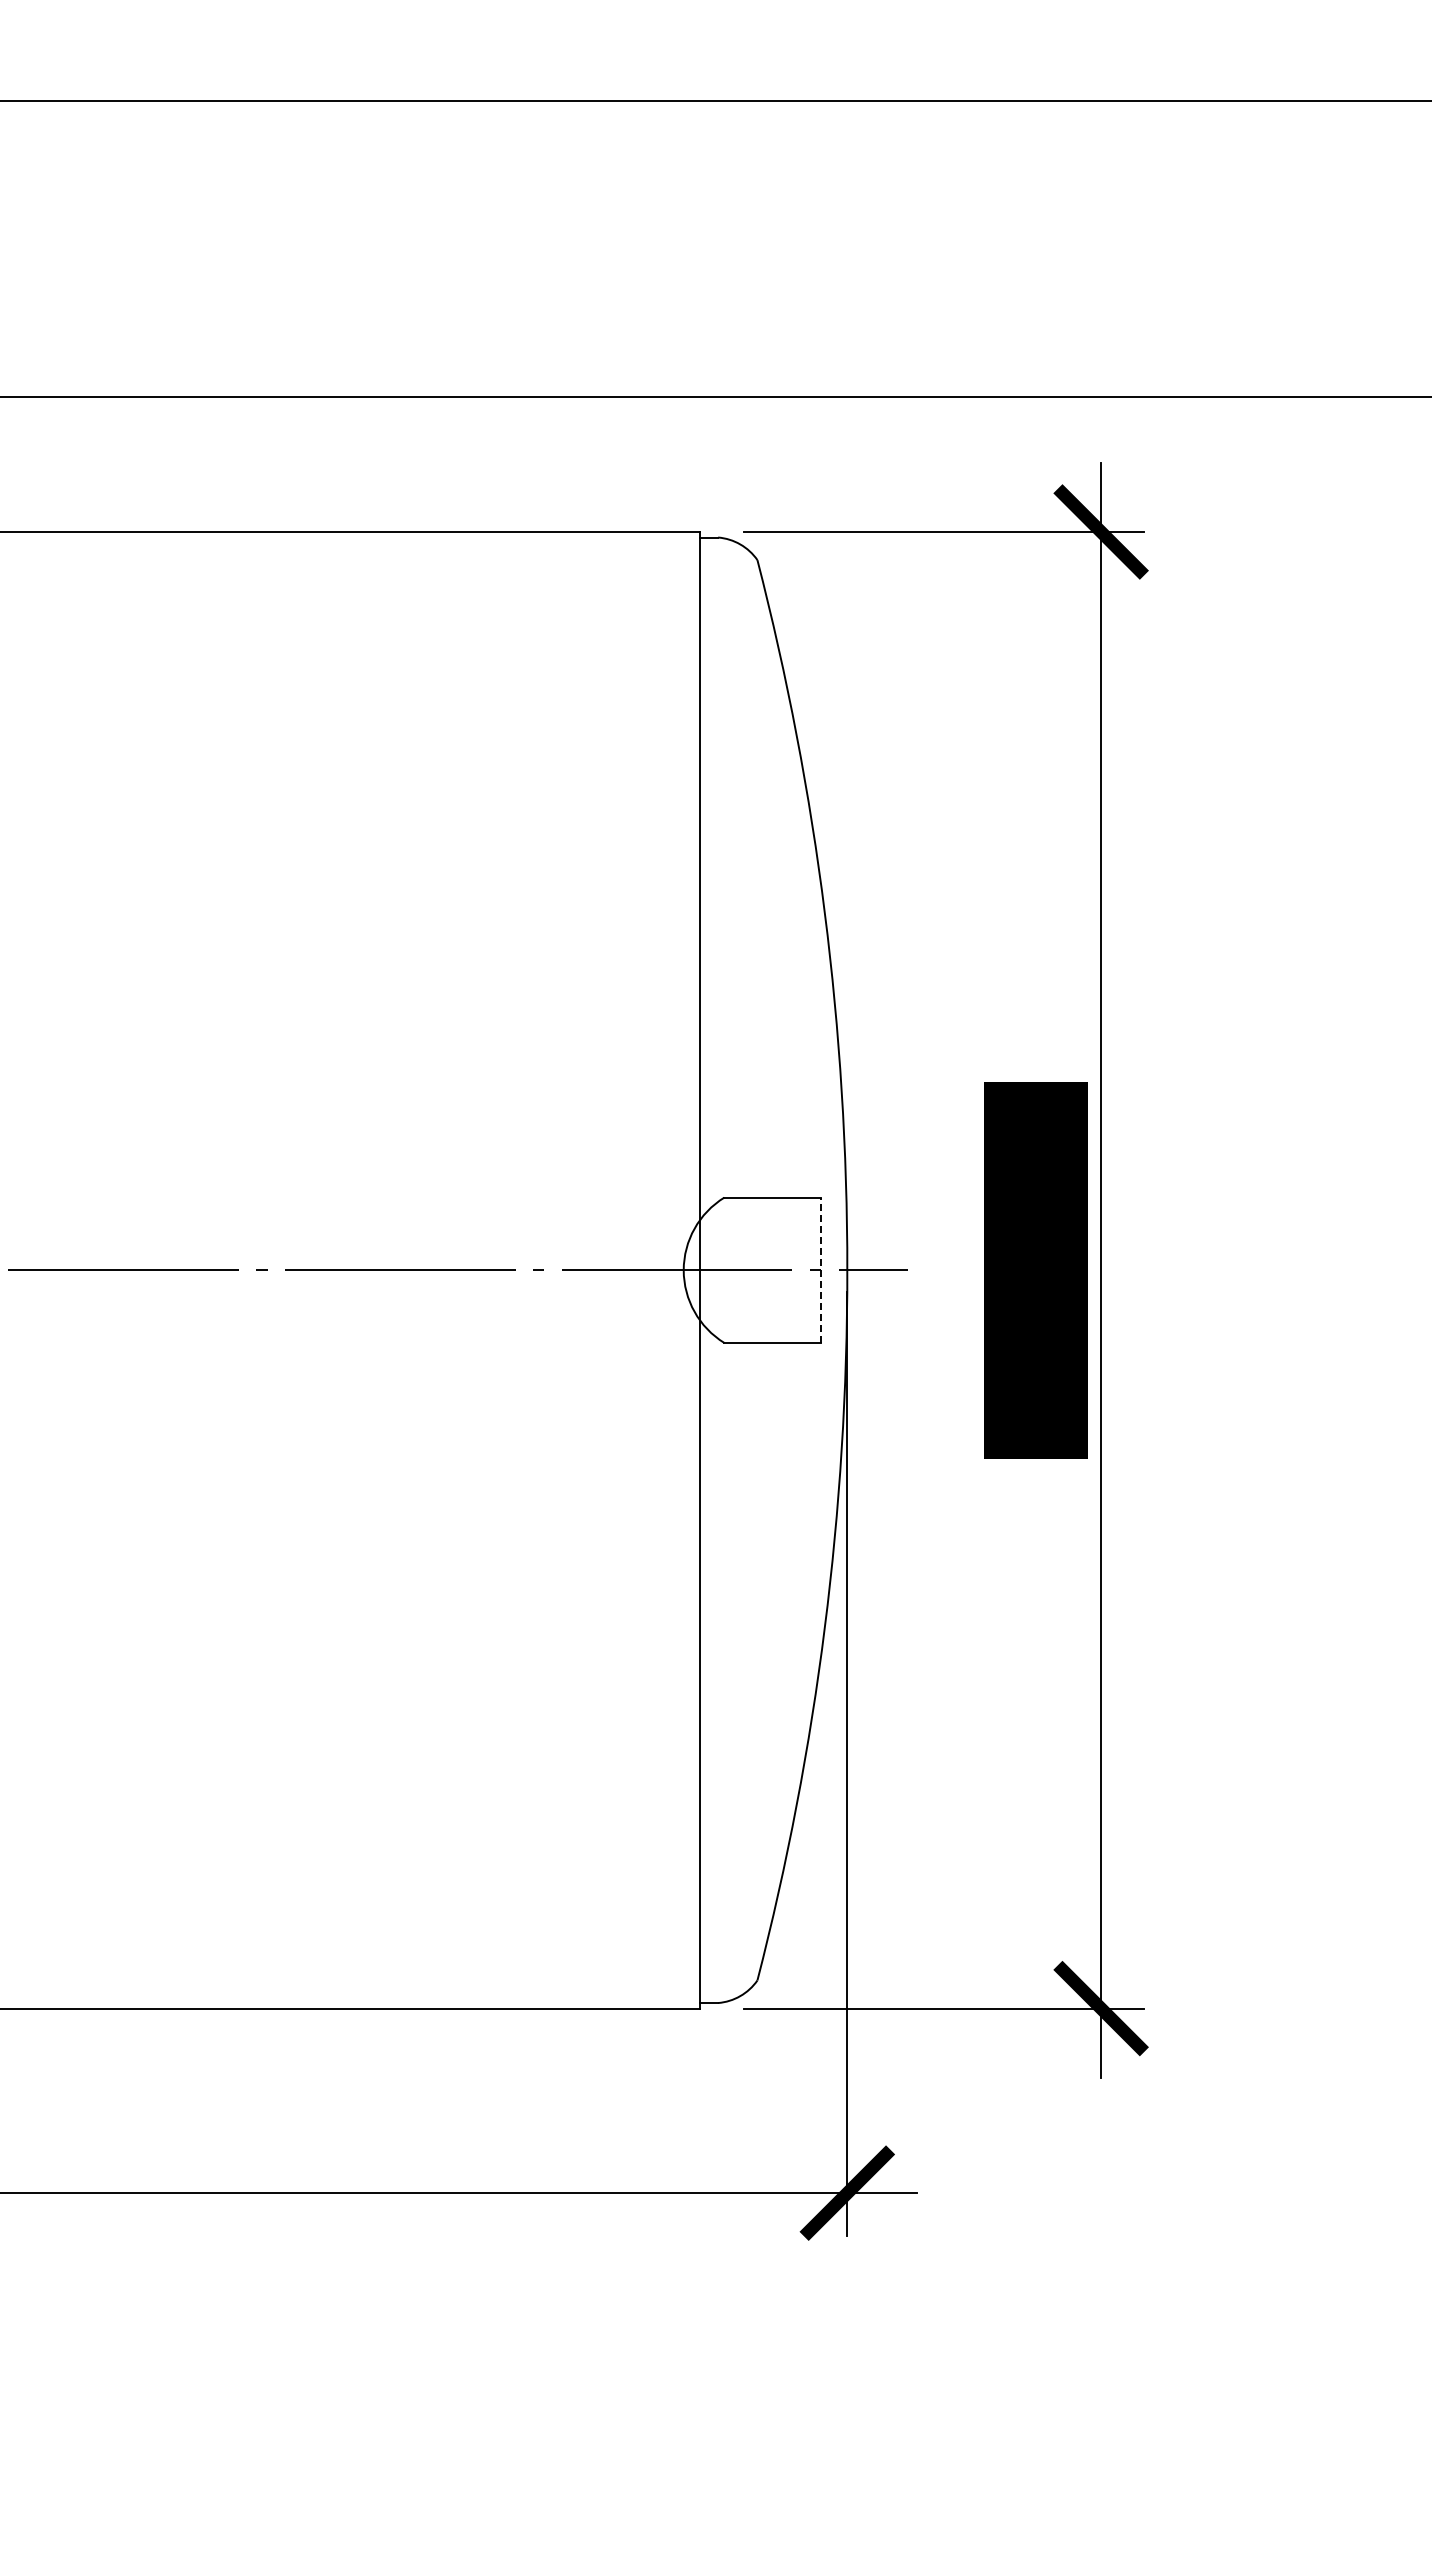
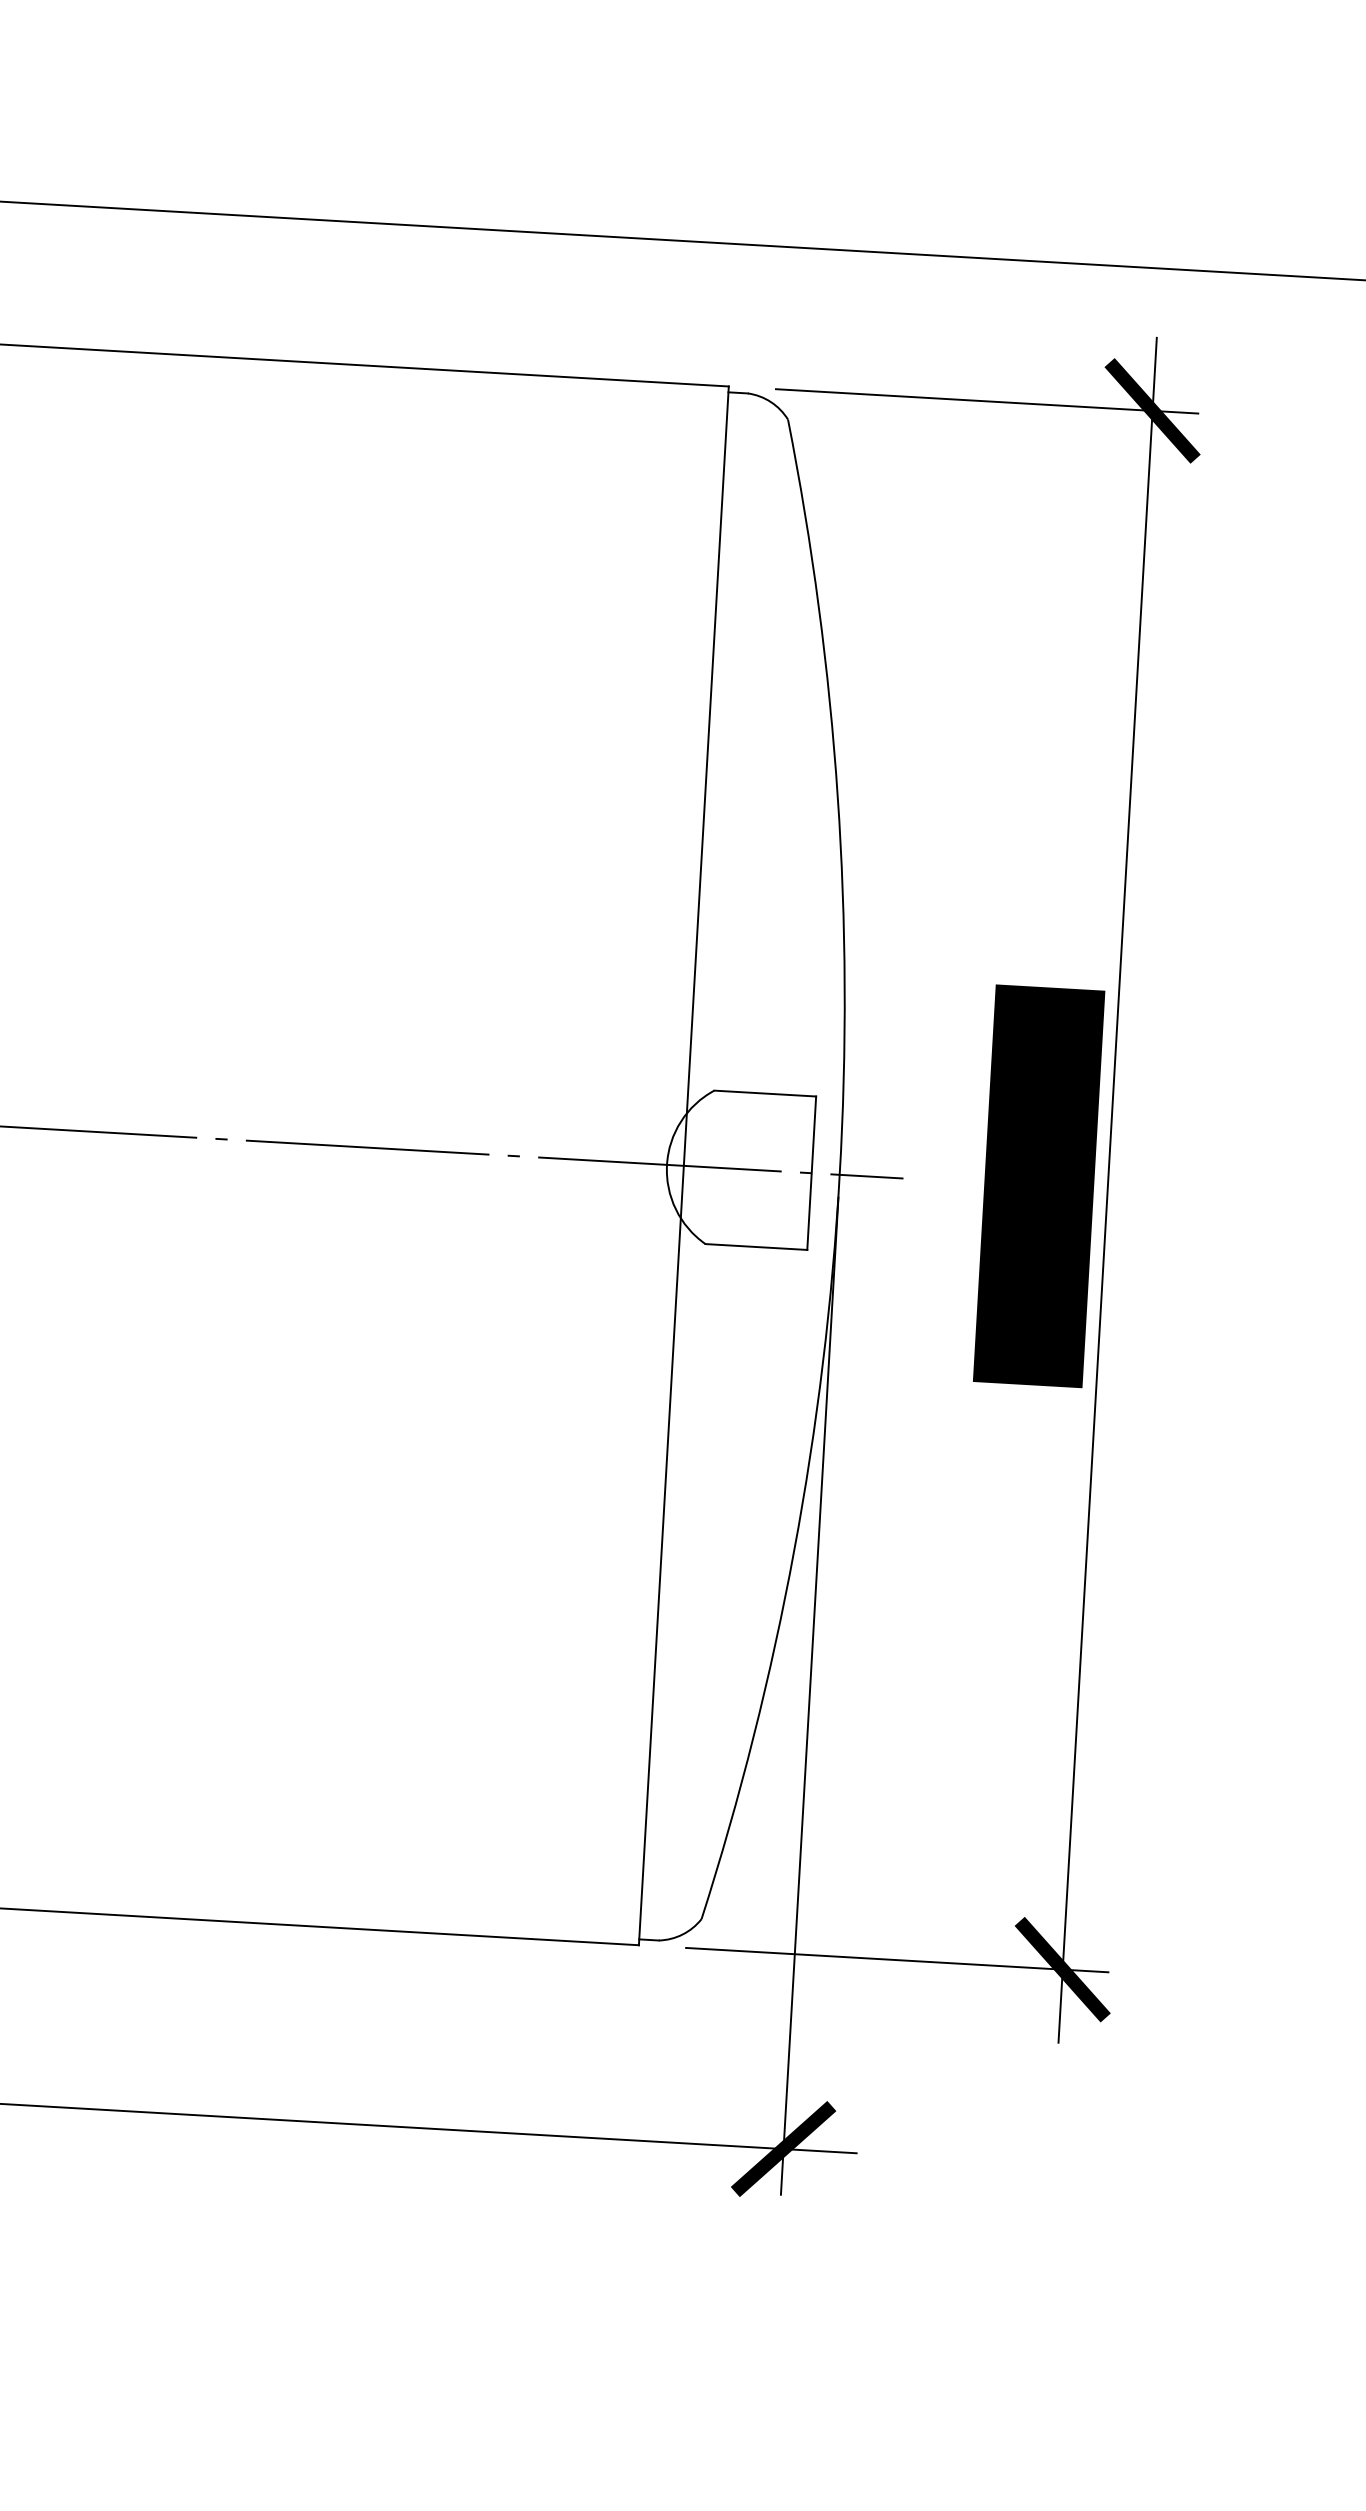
line: (820, 1270) -> (811, 1173), dashed -> solid

